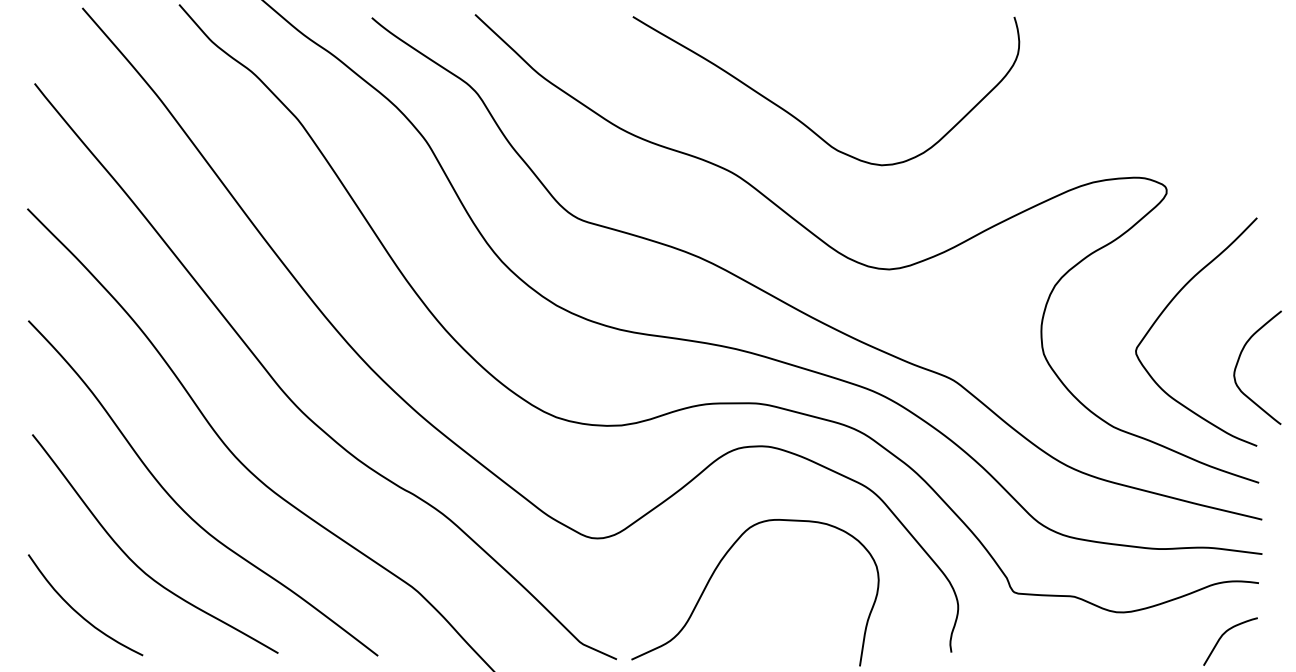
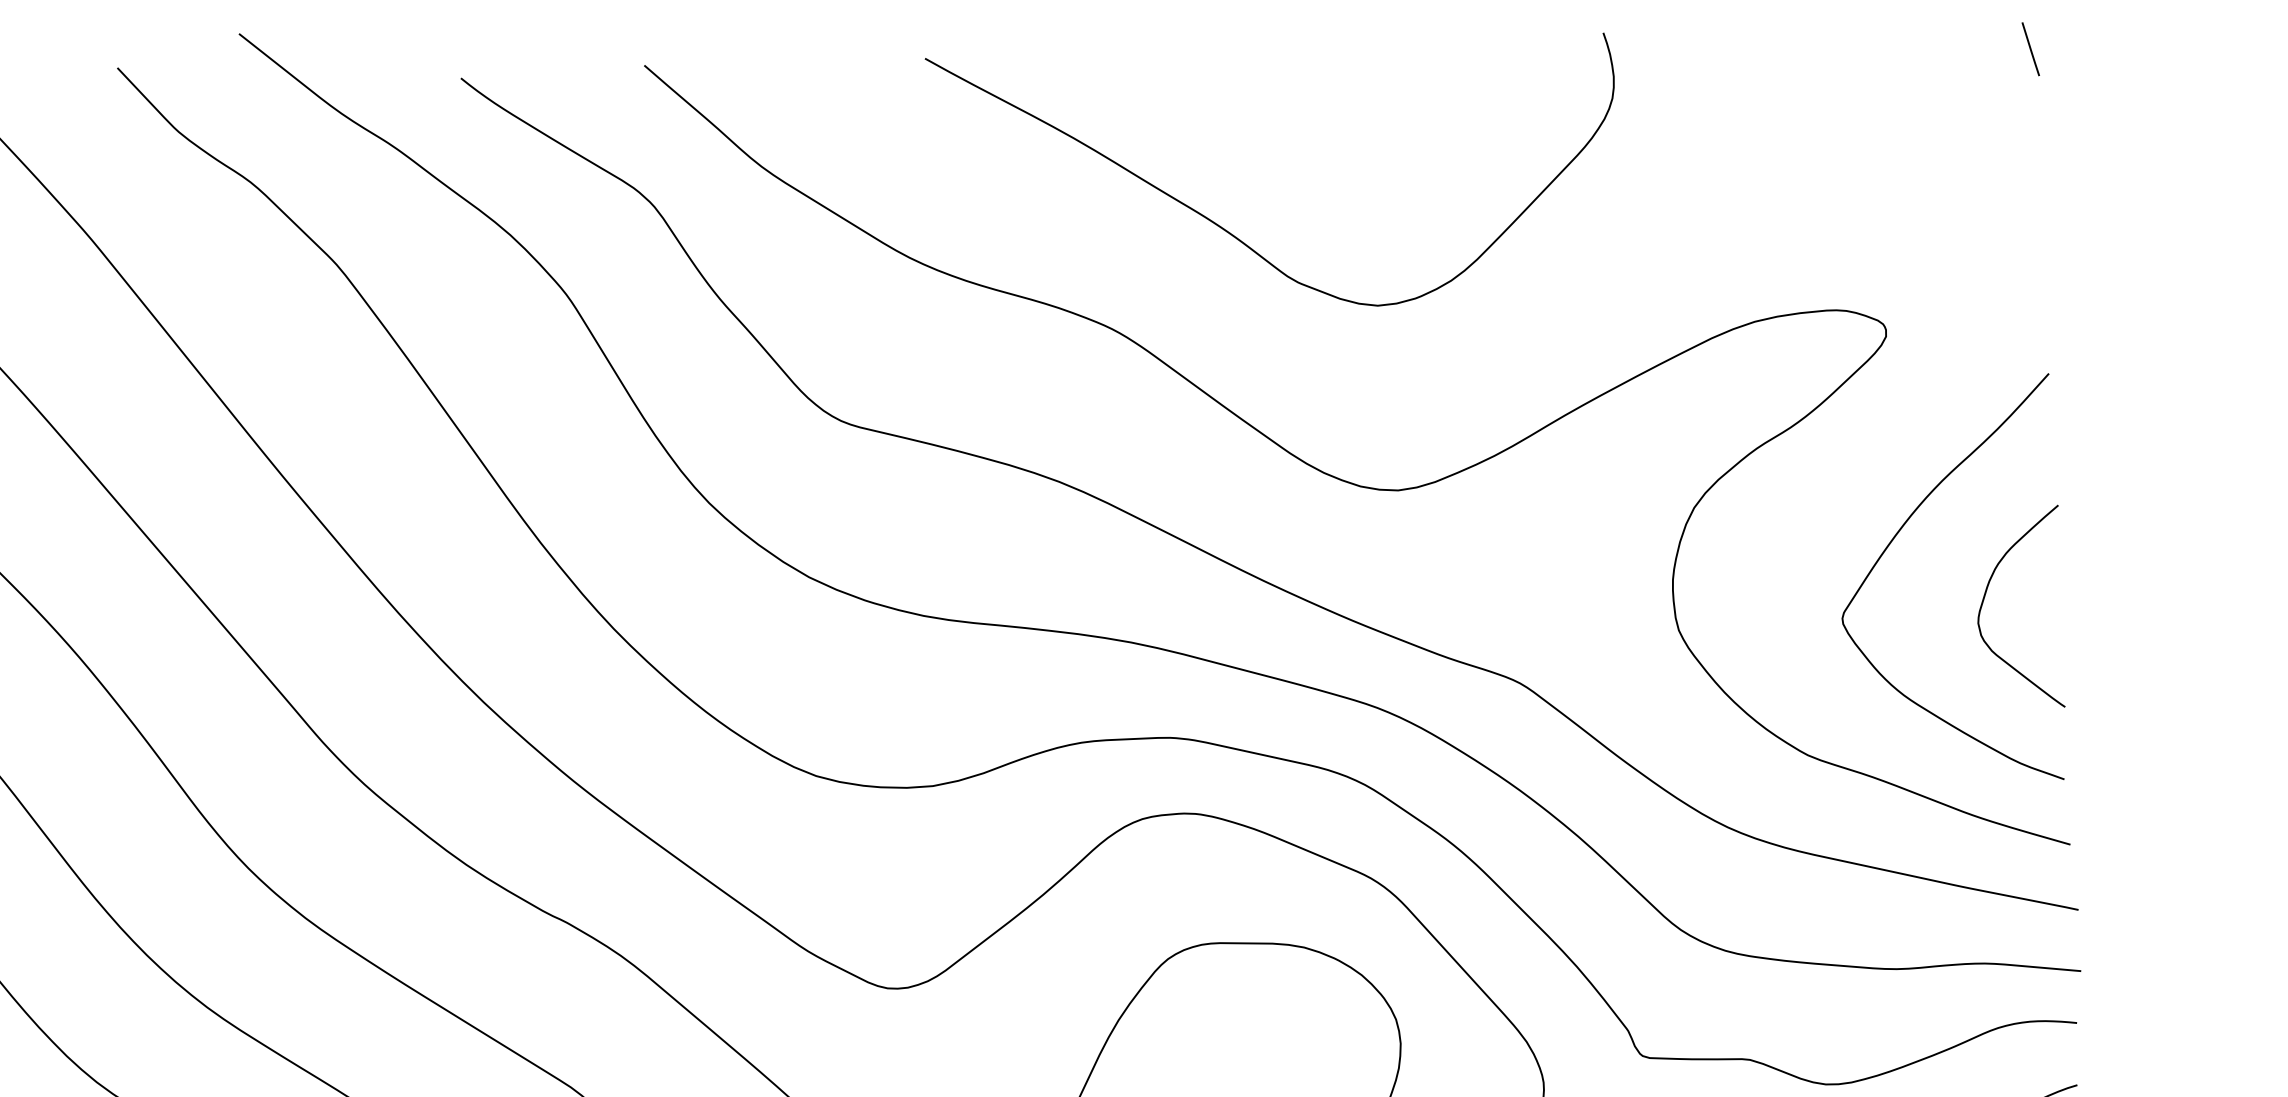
line: (1253, 35) -> (2029, 49), added
curve: (1239, 360) -> (1986, 596), moved

